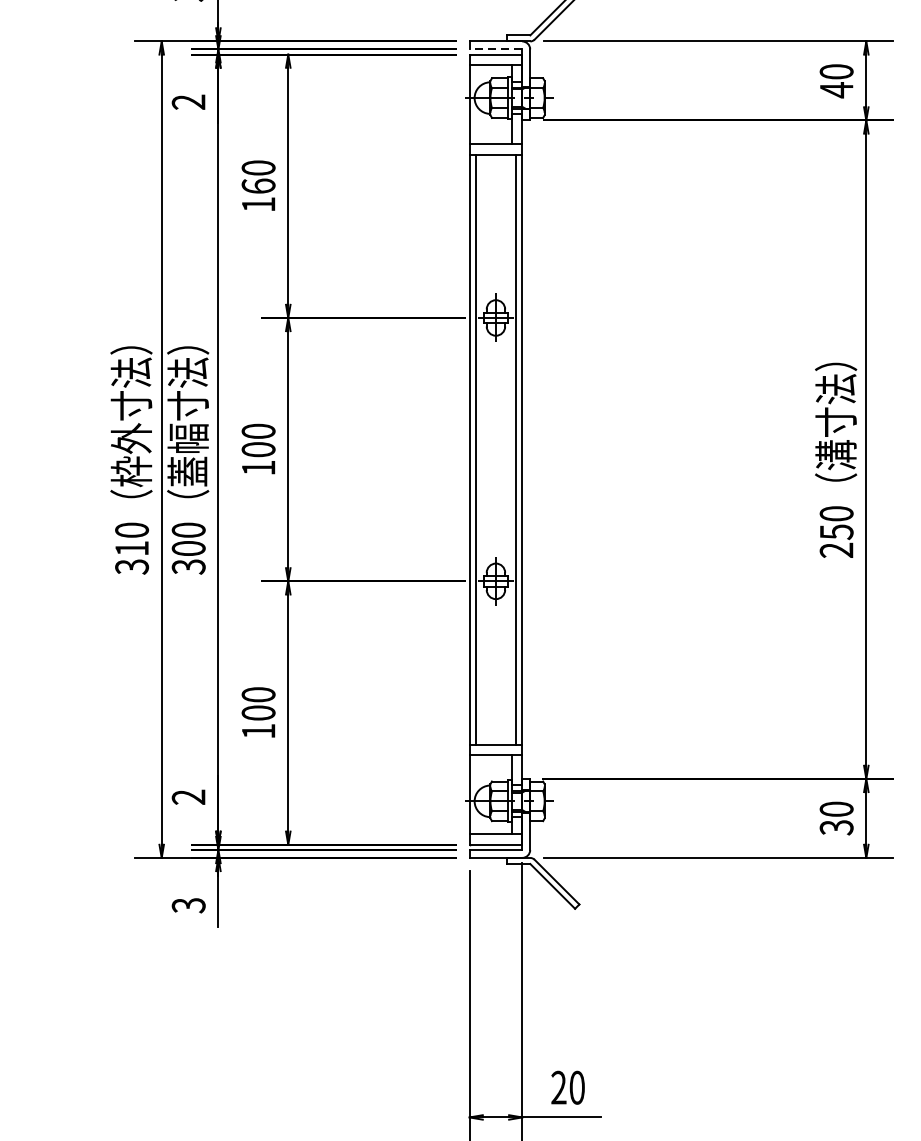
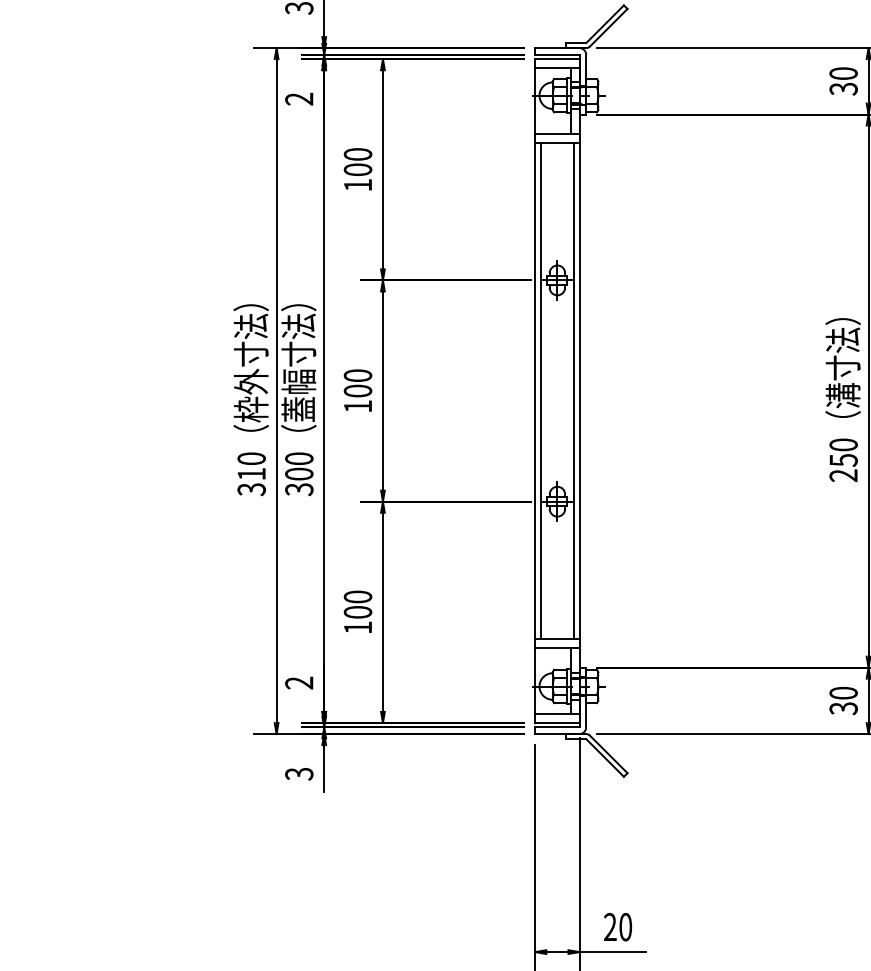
line: (494, 49) -> (556, 54), dashed -> solid
text: (836, 90) -> (843, 89), 40 -> 30
text: (257, 185) -> (357, 169), 160 -> 100

